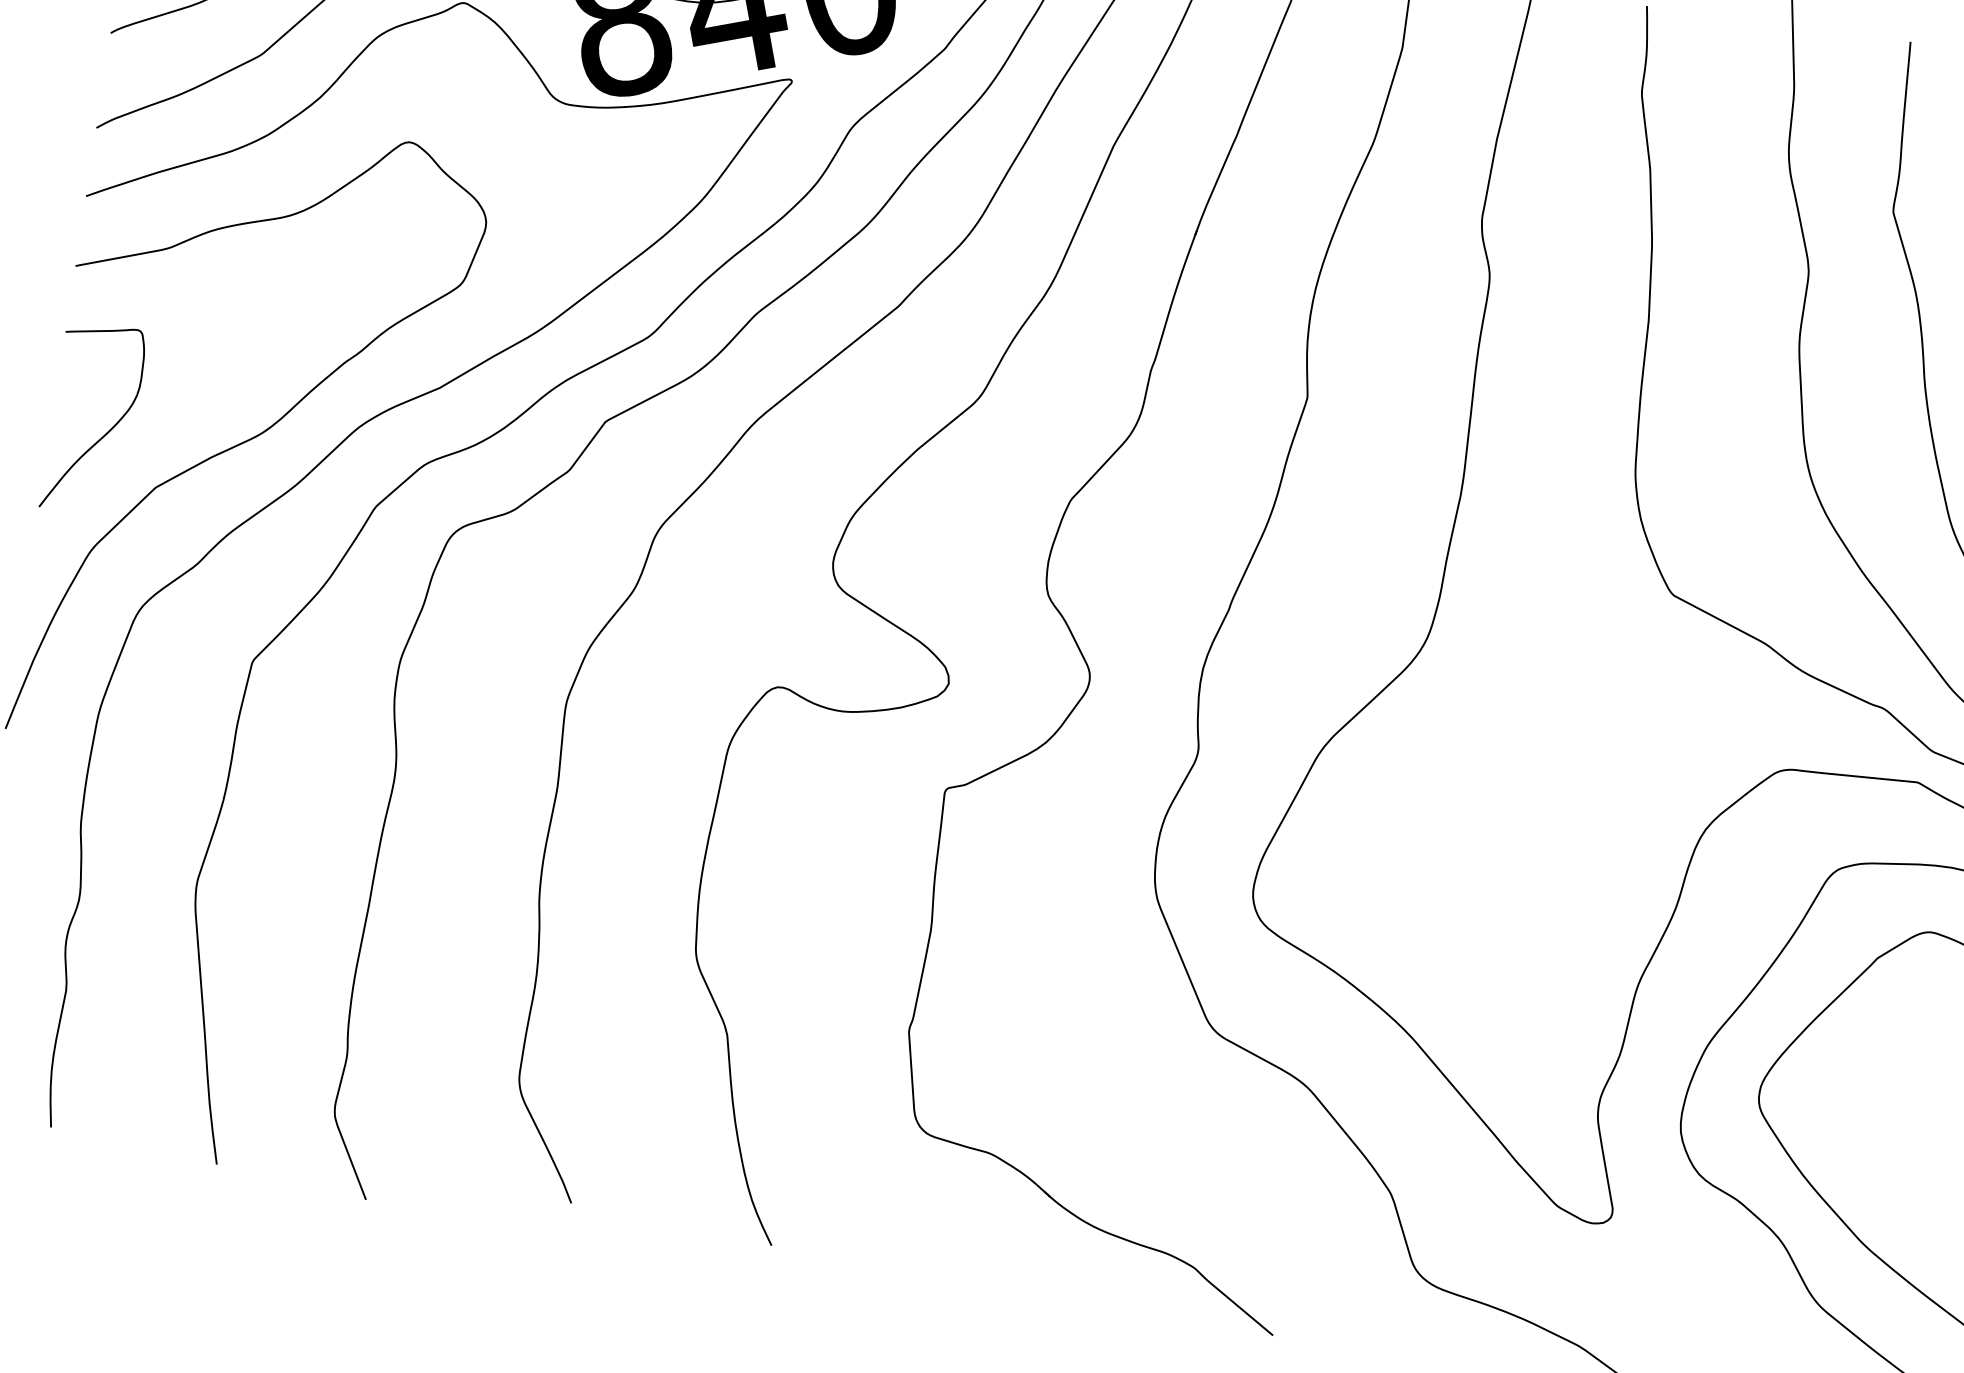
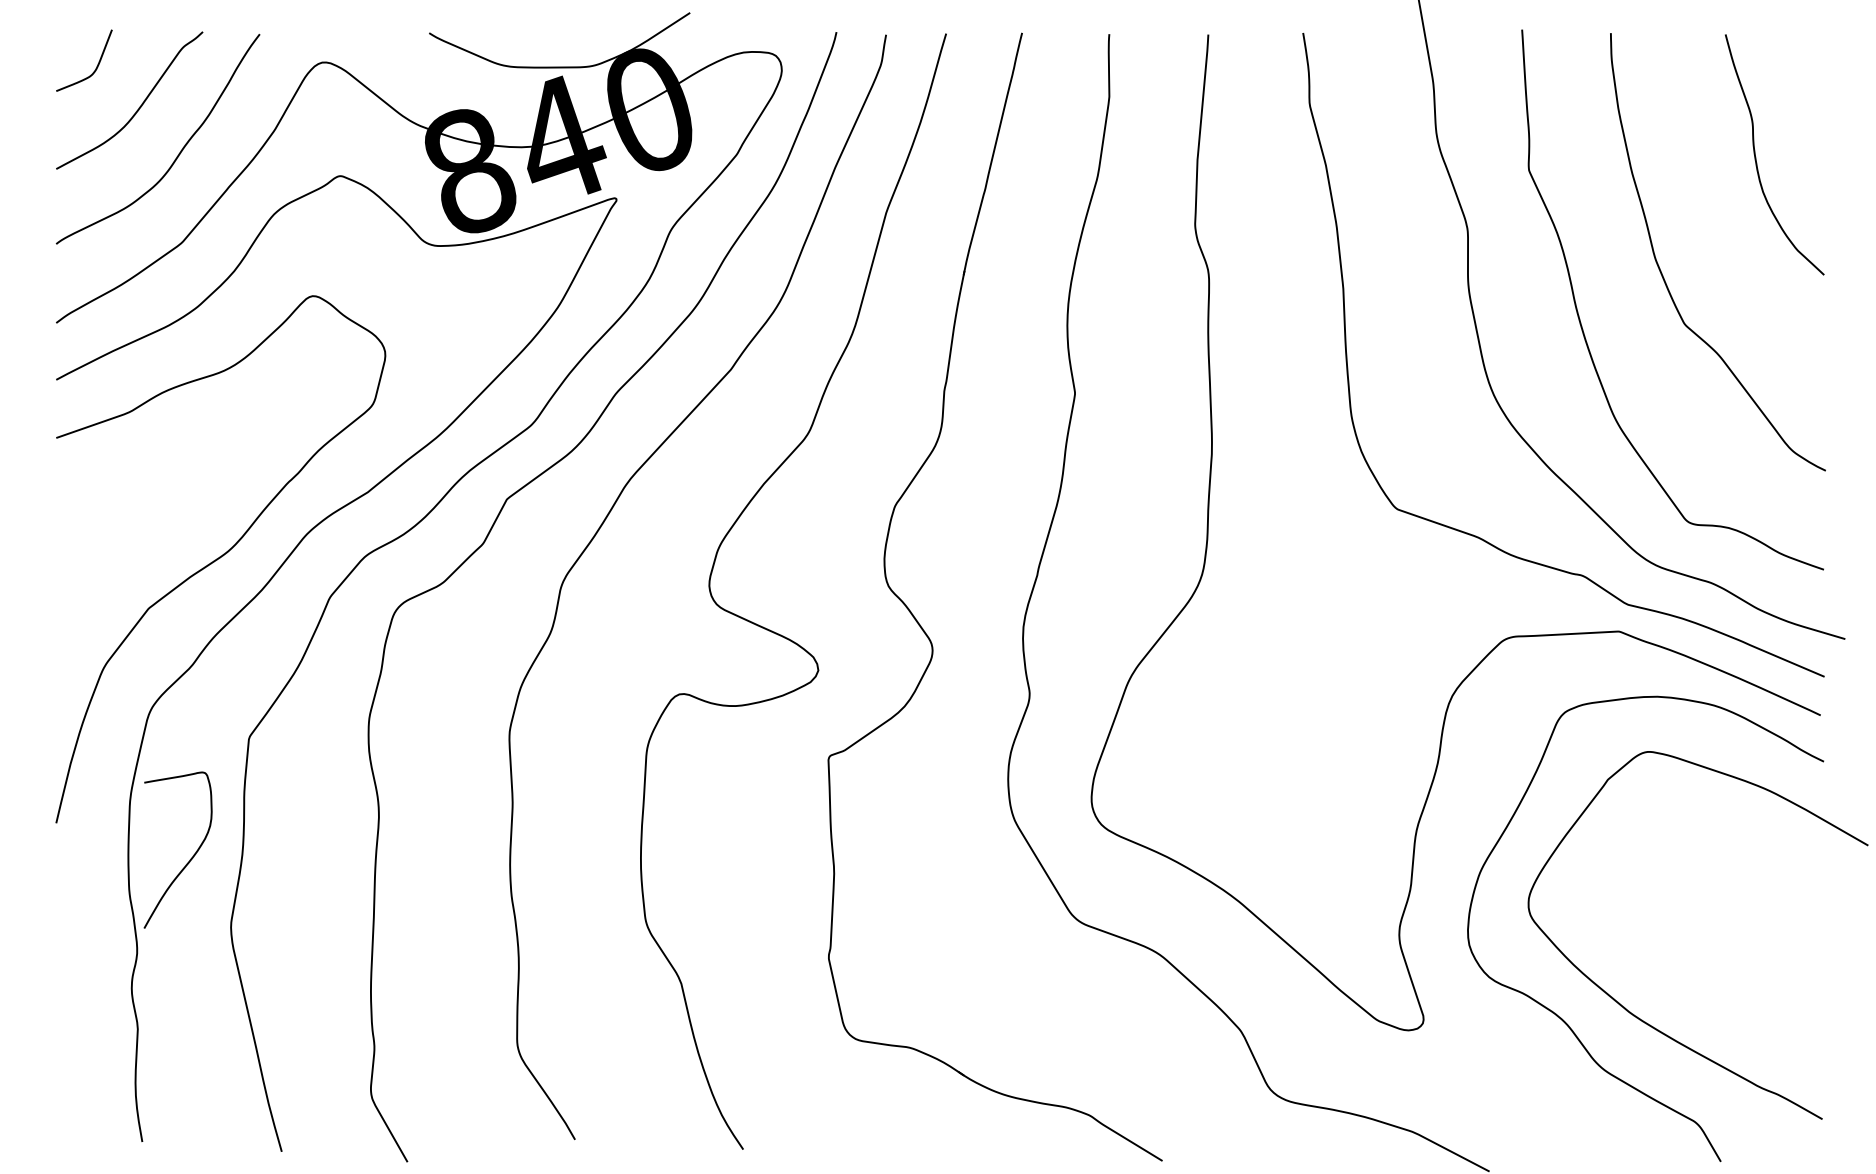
curve: (107, 431) -> (190, 858), moved

